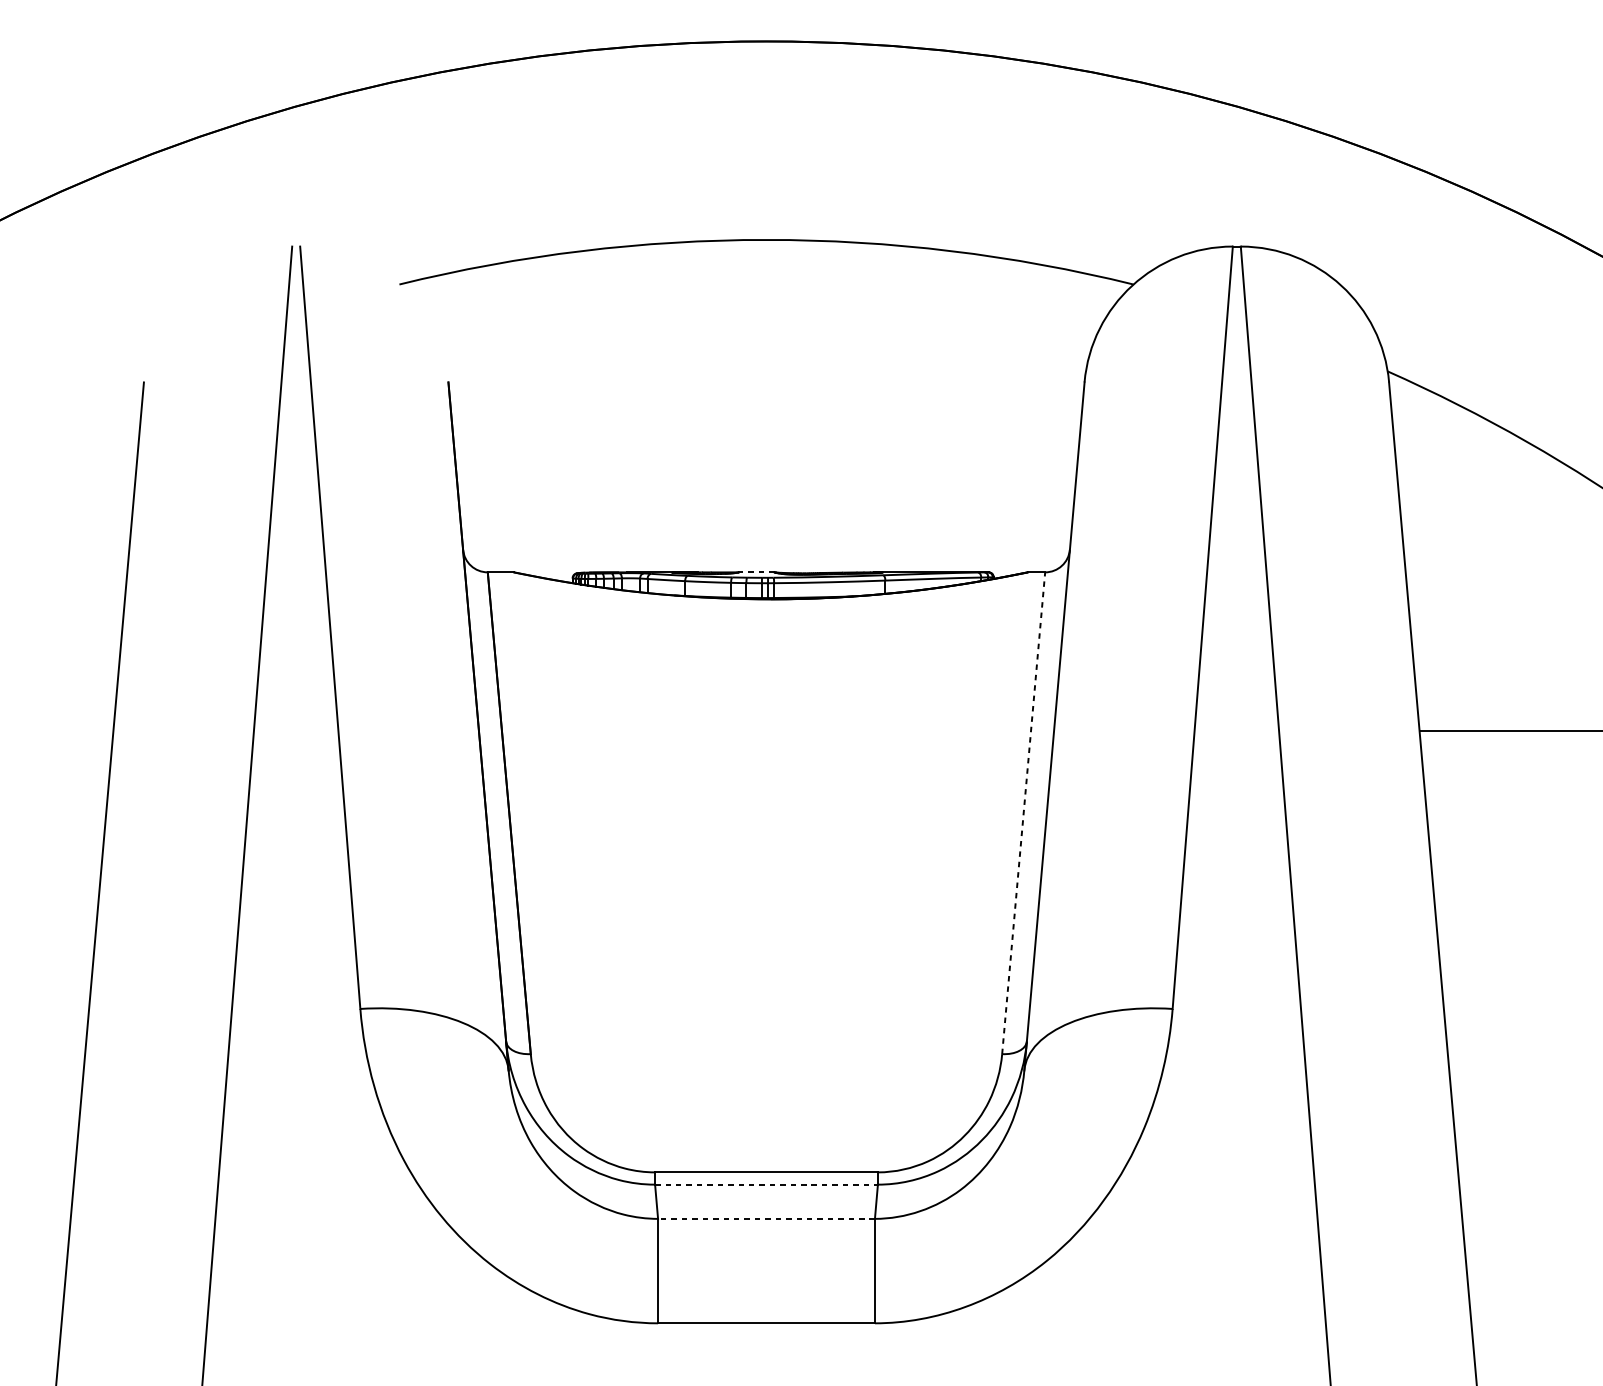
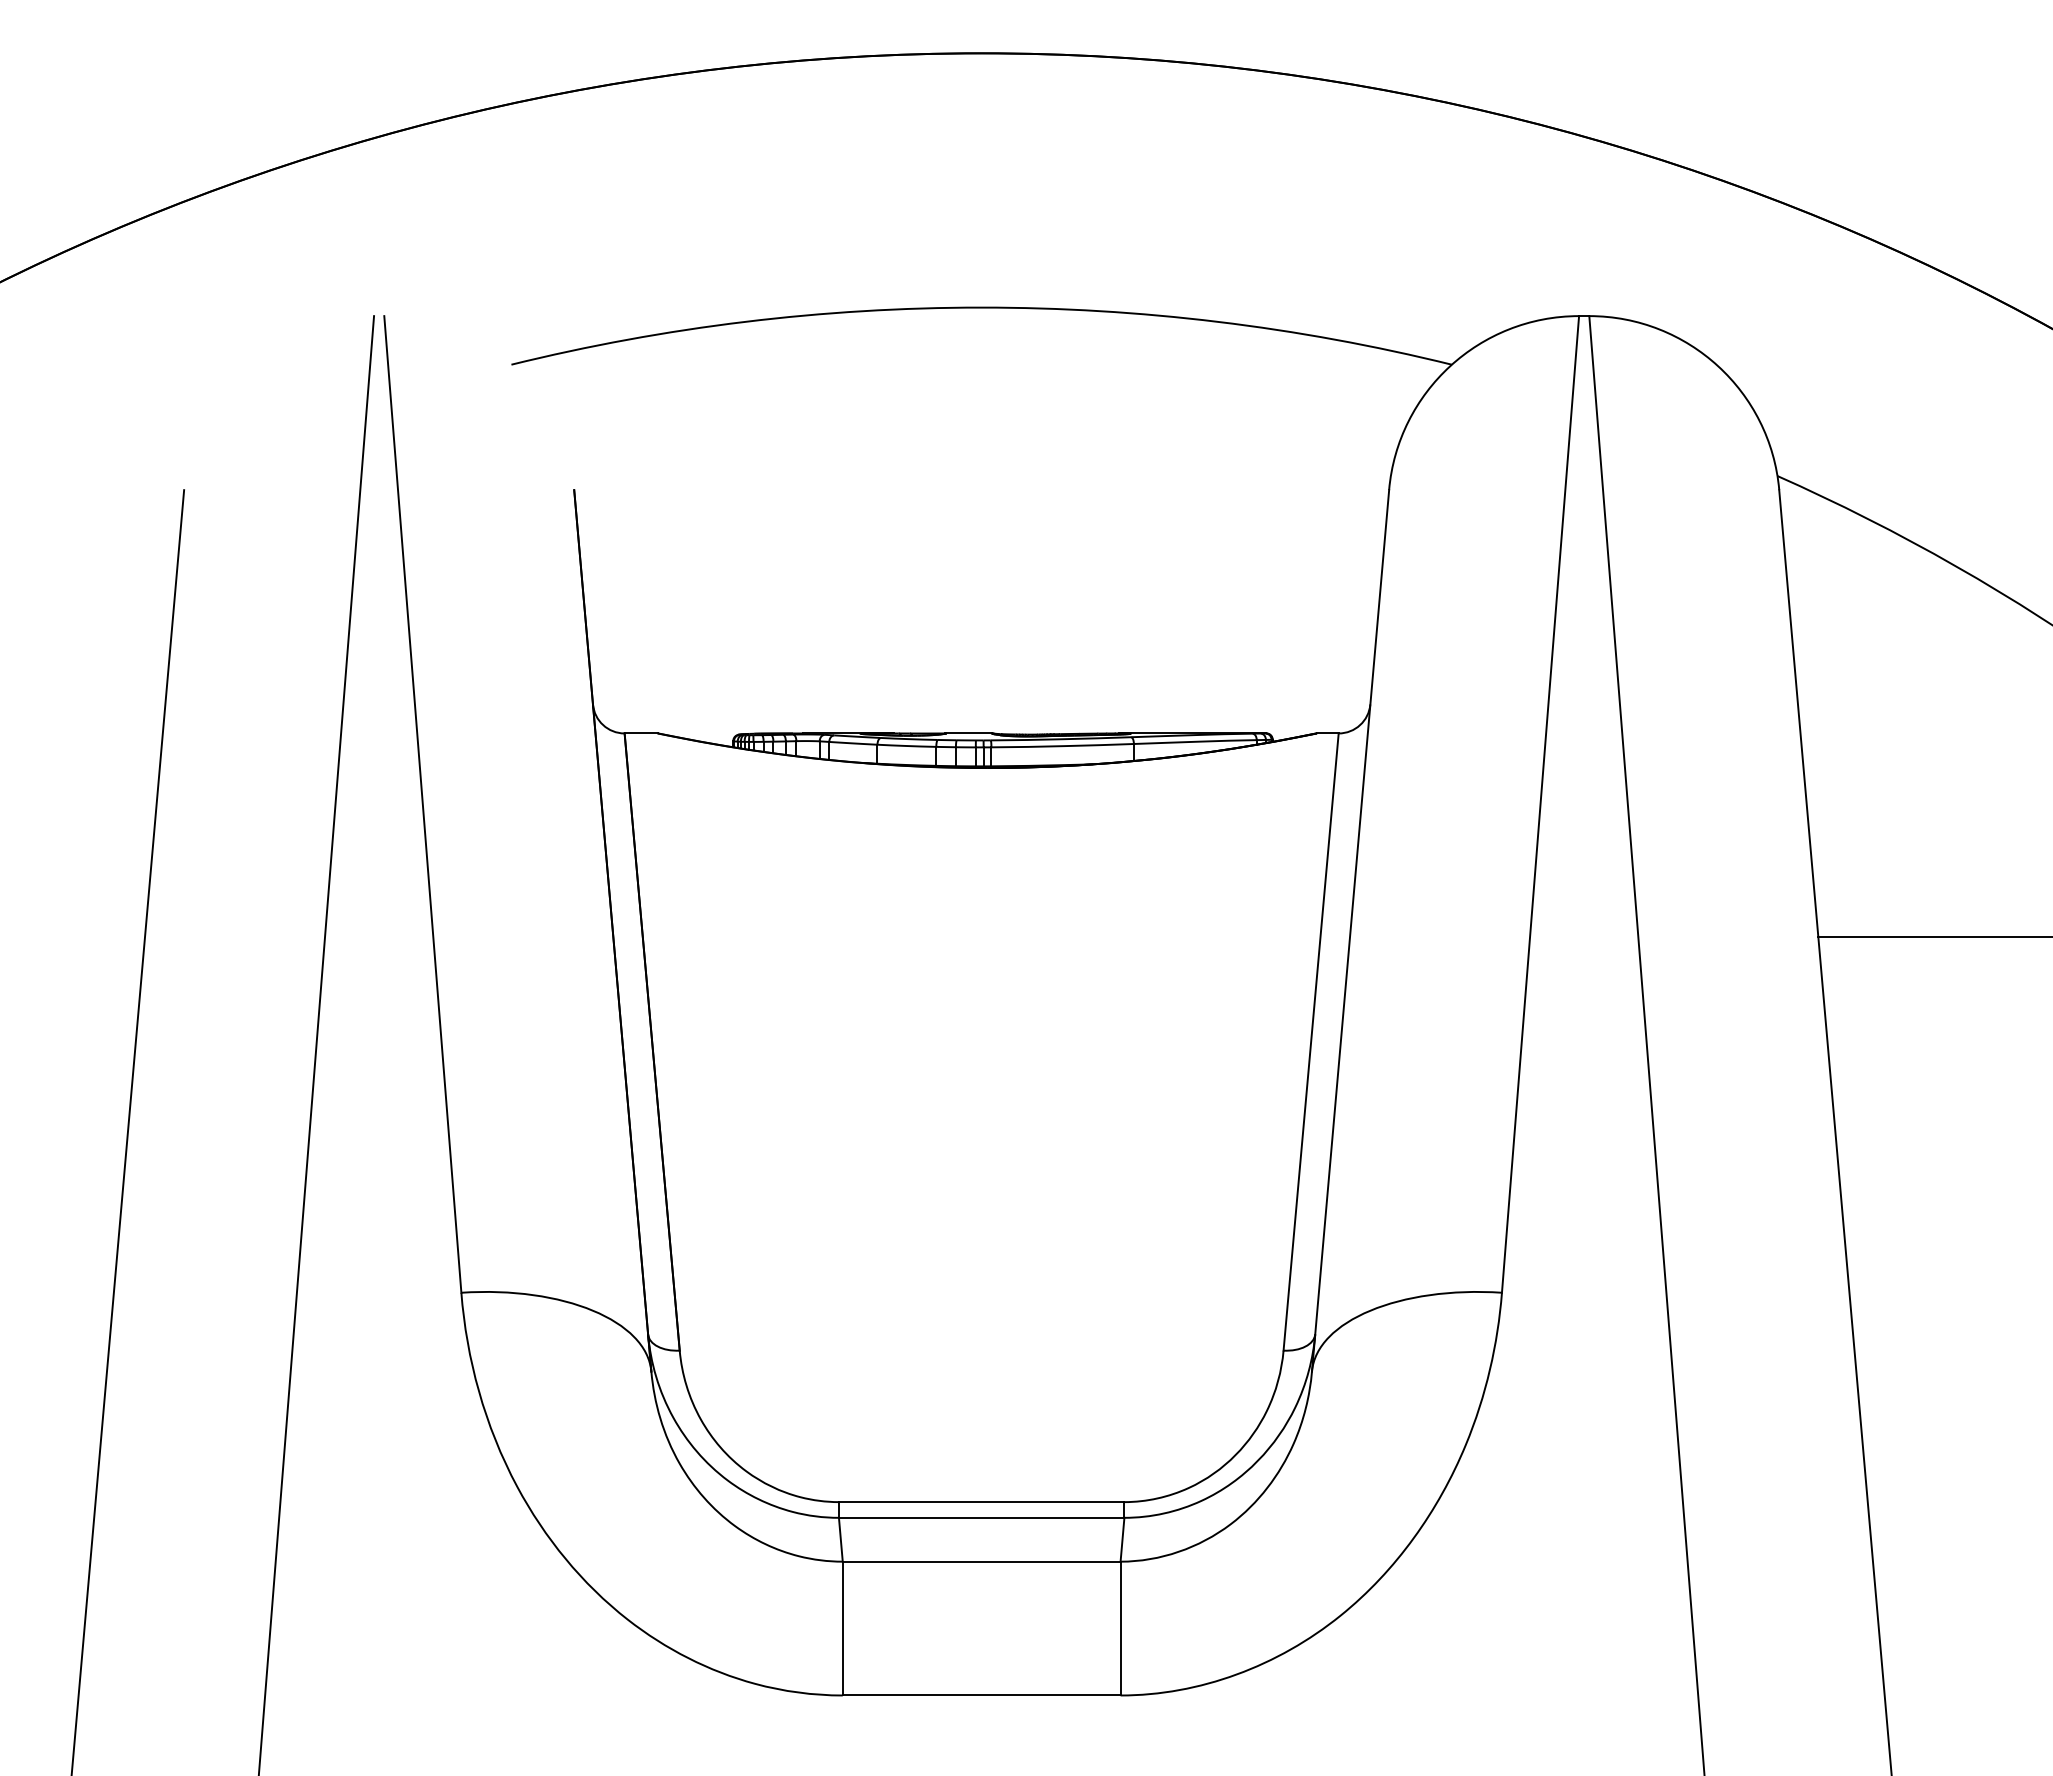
line: (756, 572) -> (968, 733), dashed -> solid
line: (1023, 813) -> (1311, 1042), dashed -> solid
line: (766, 1184) -> (981, 1517), dashed -> solid
line: (766, 1218) -> (981, 1561), dashed -> solid

